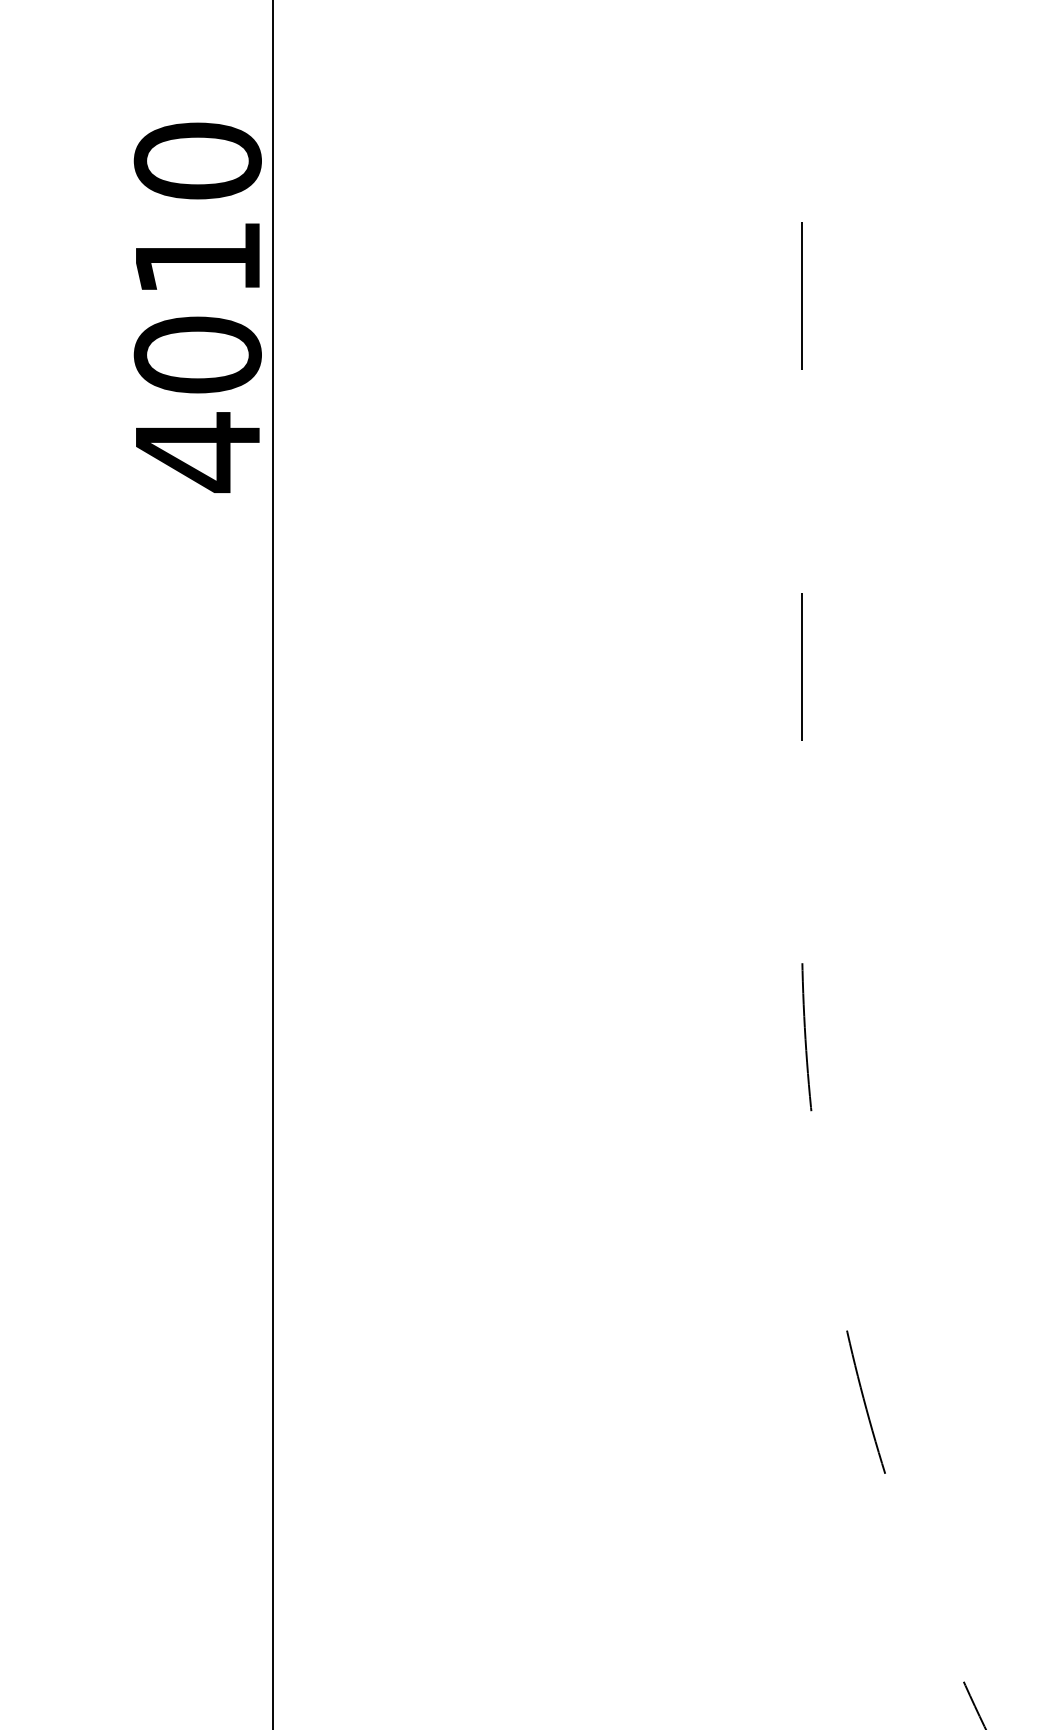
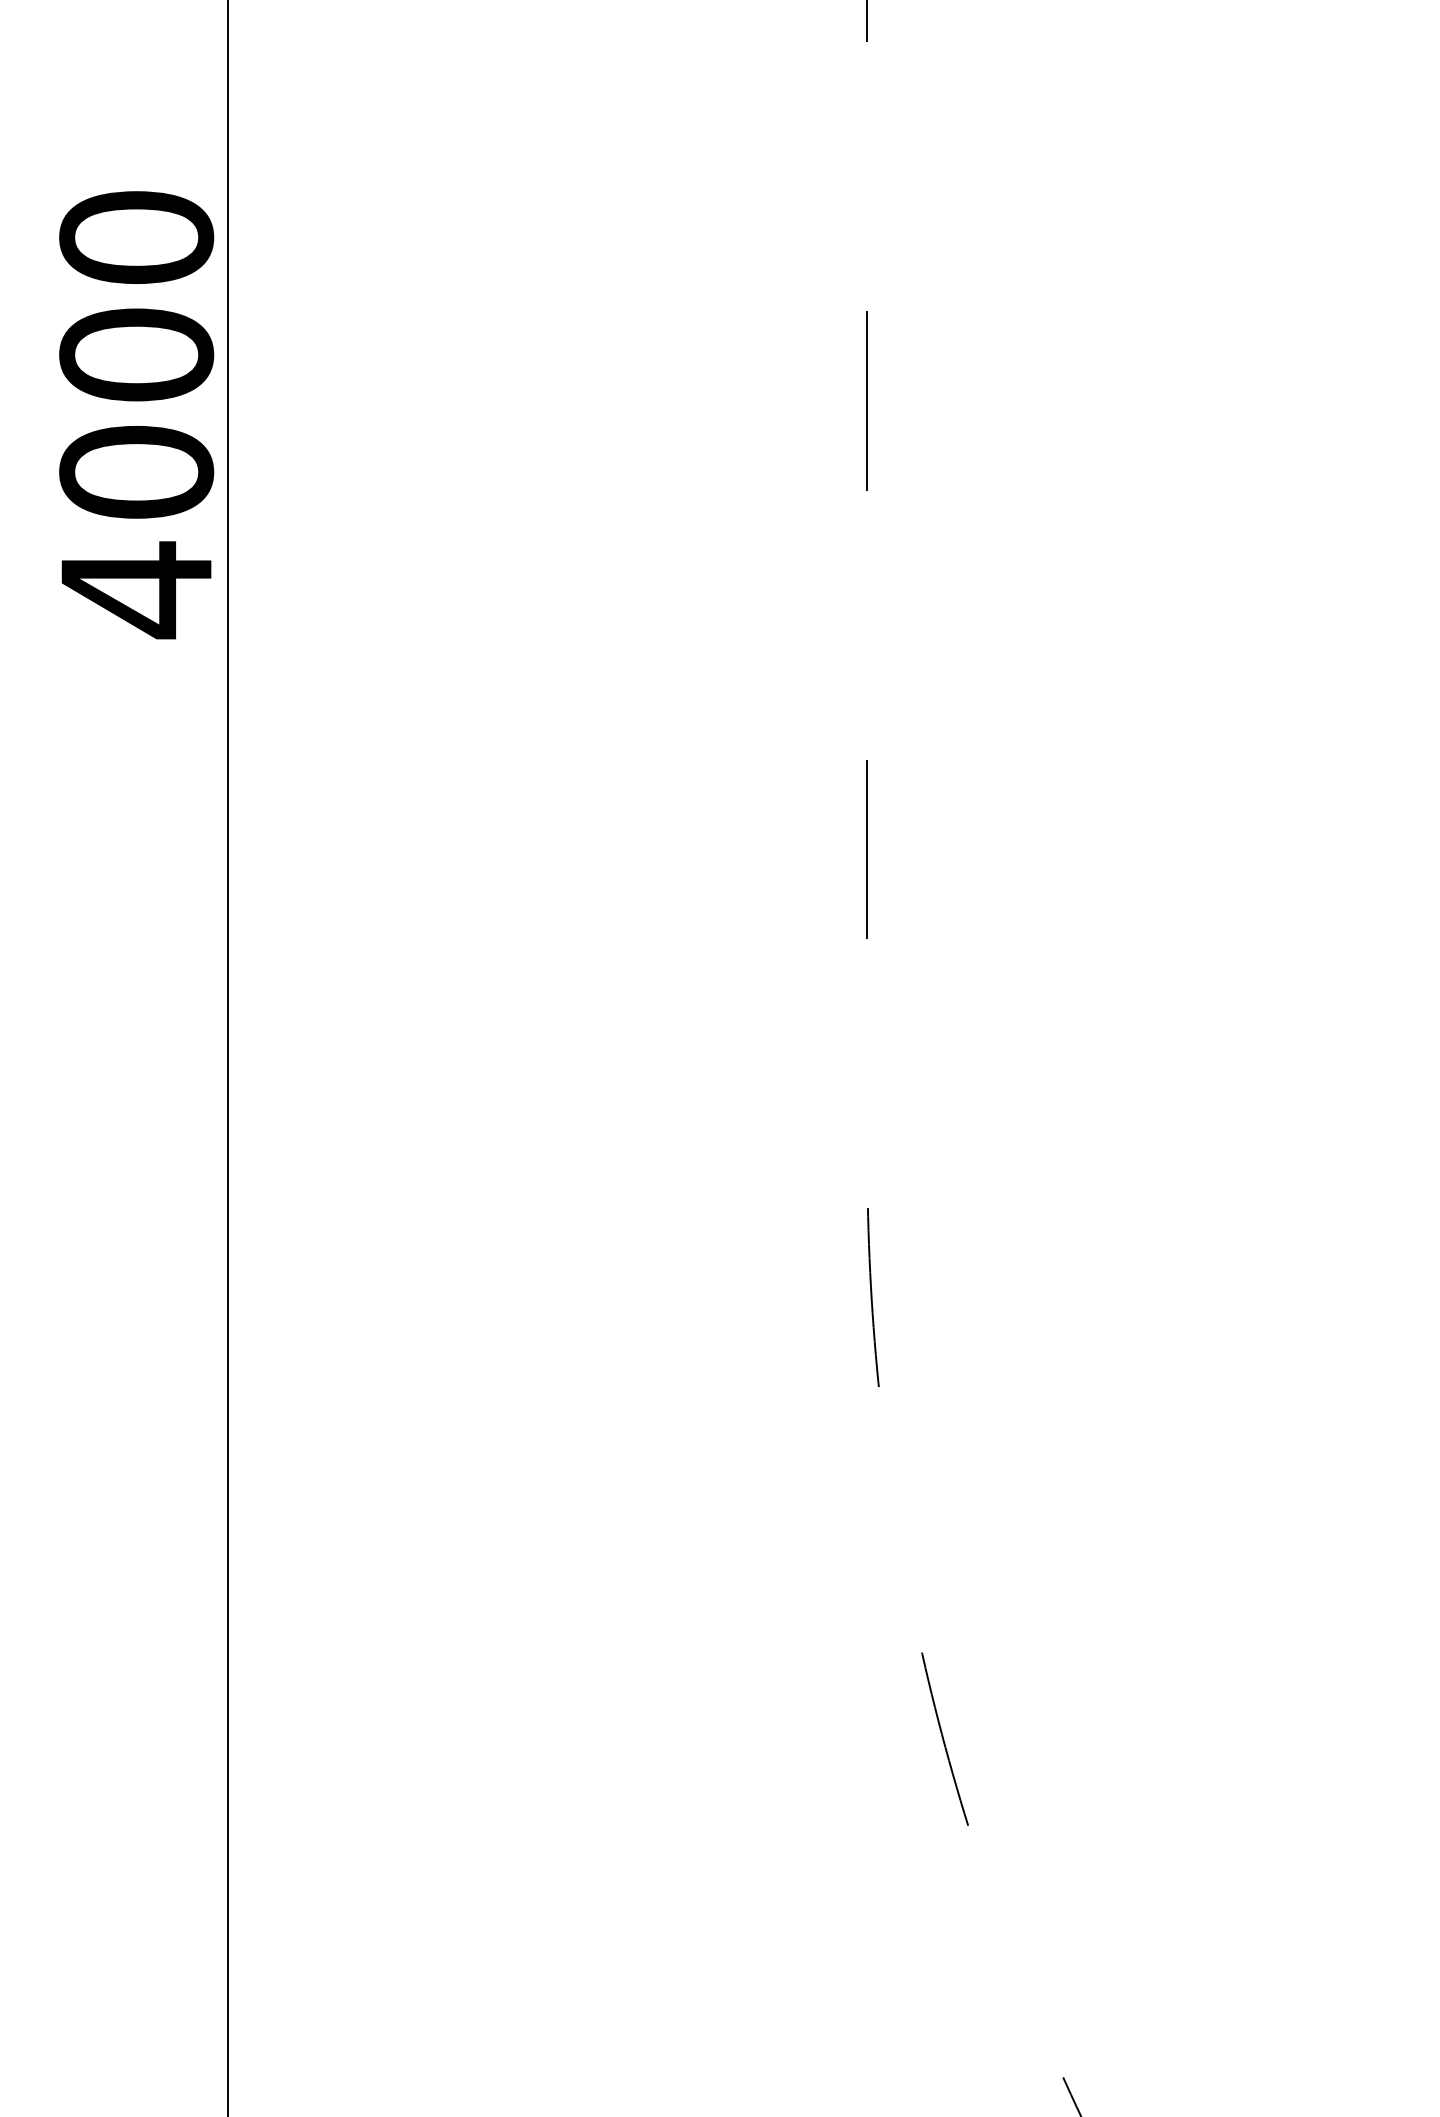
text: (197, 257) -> (136, 354), 4010 -> 4000

